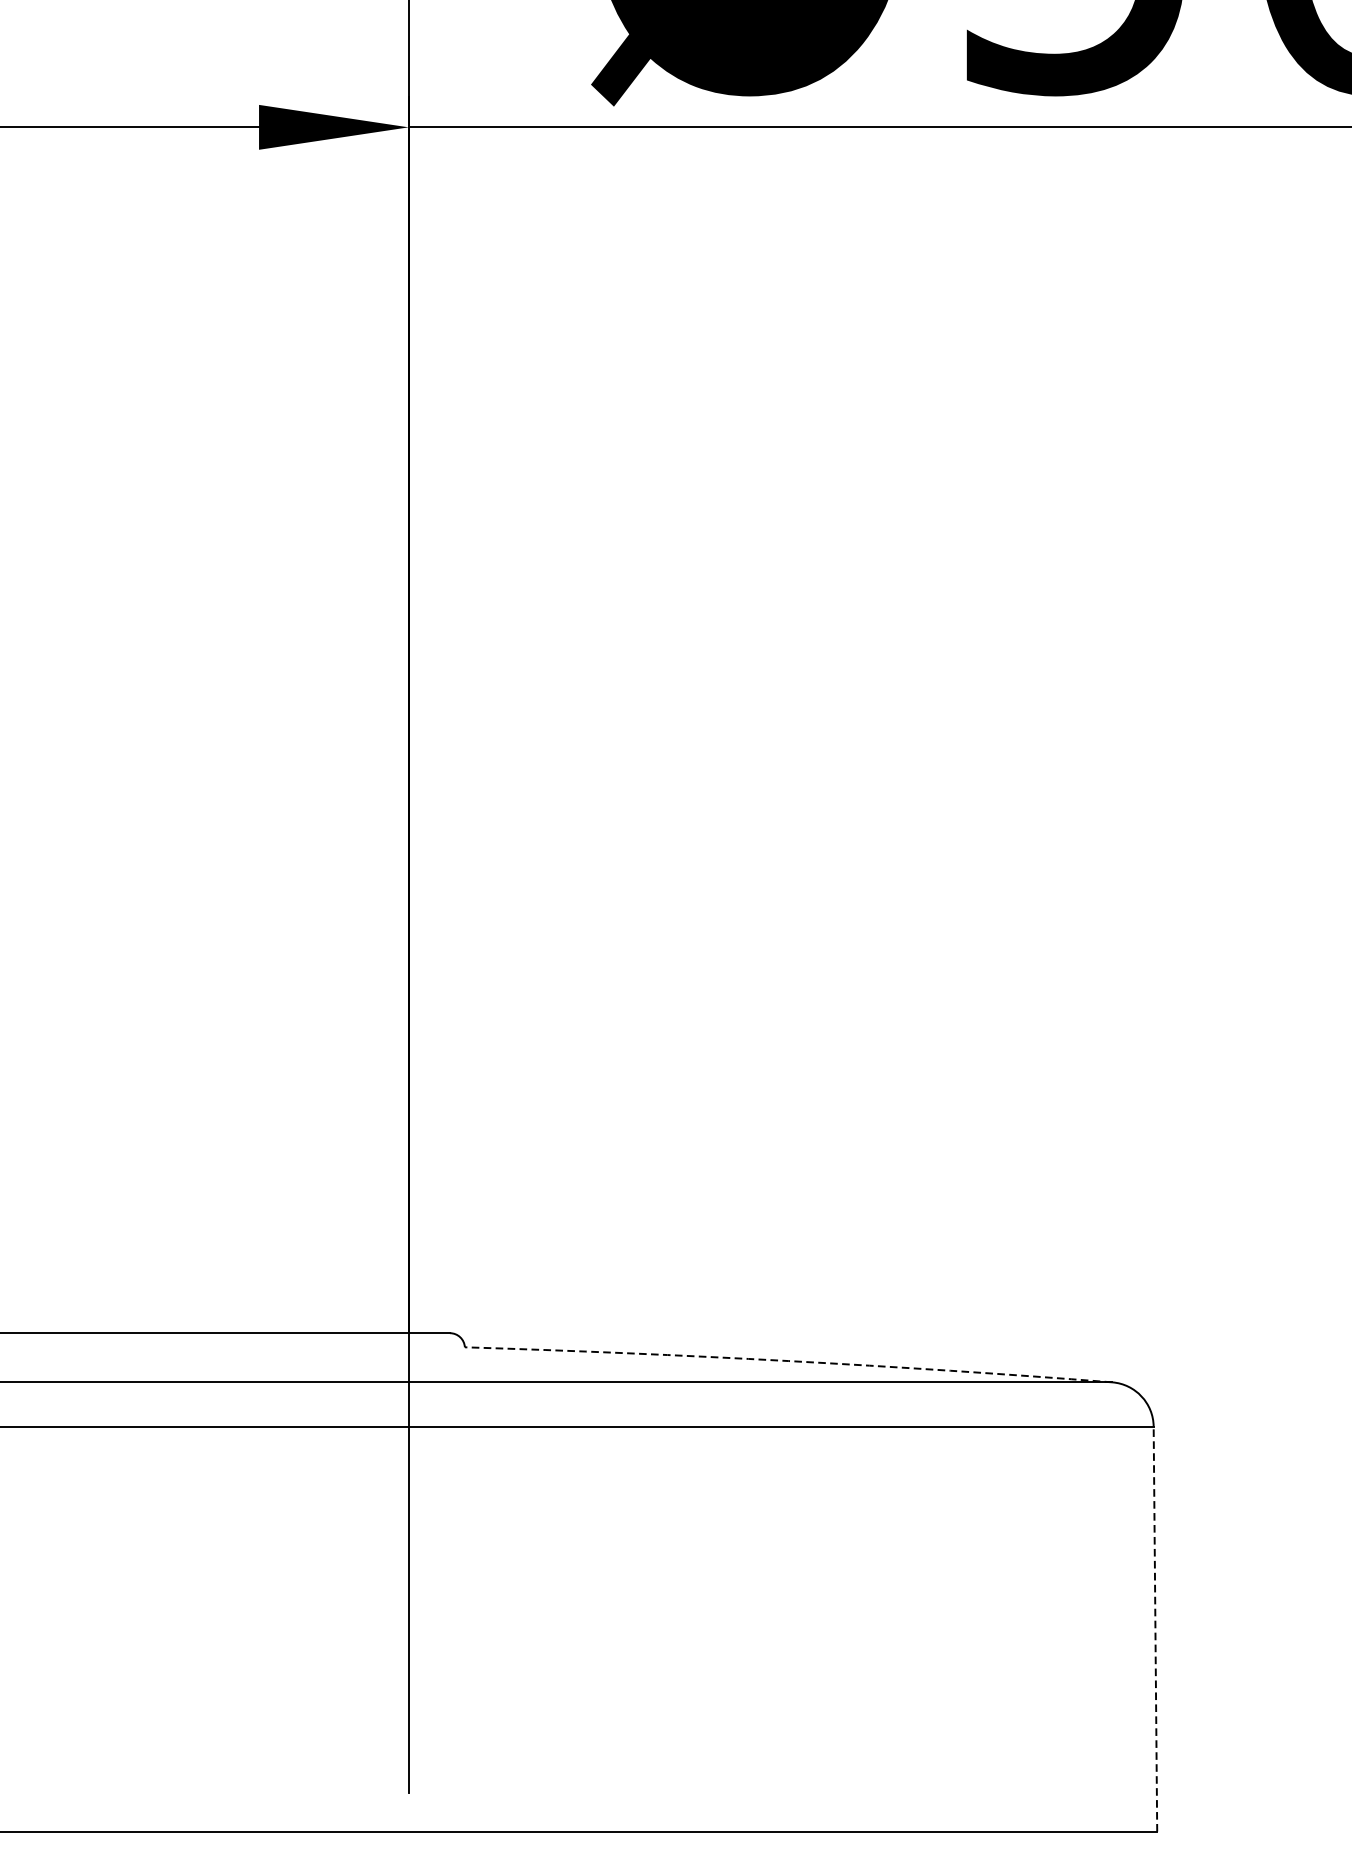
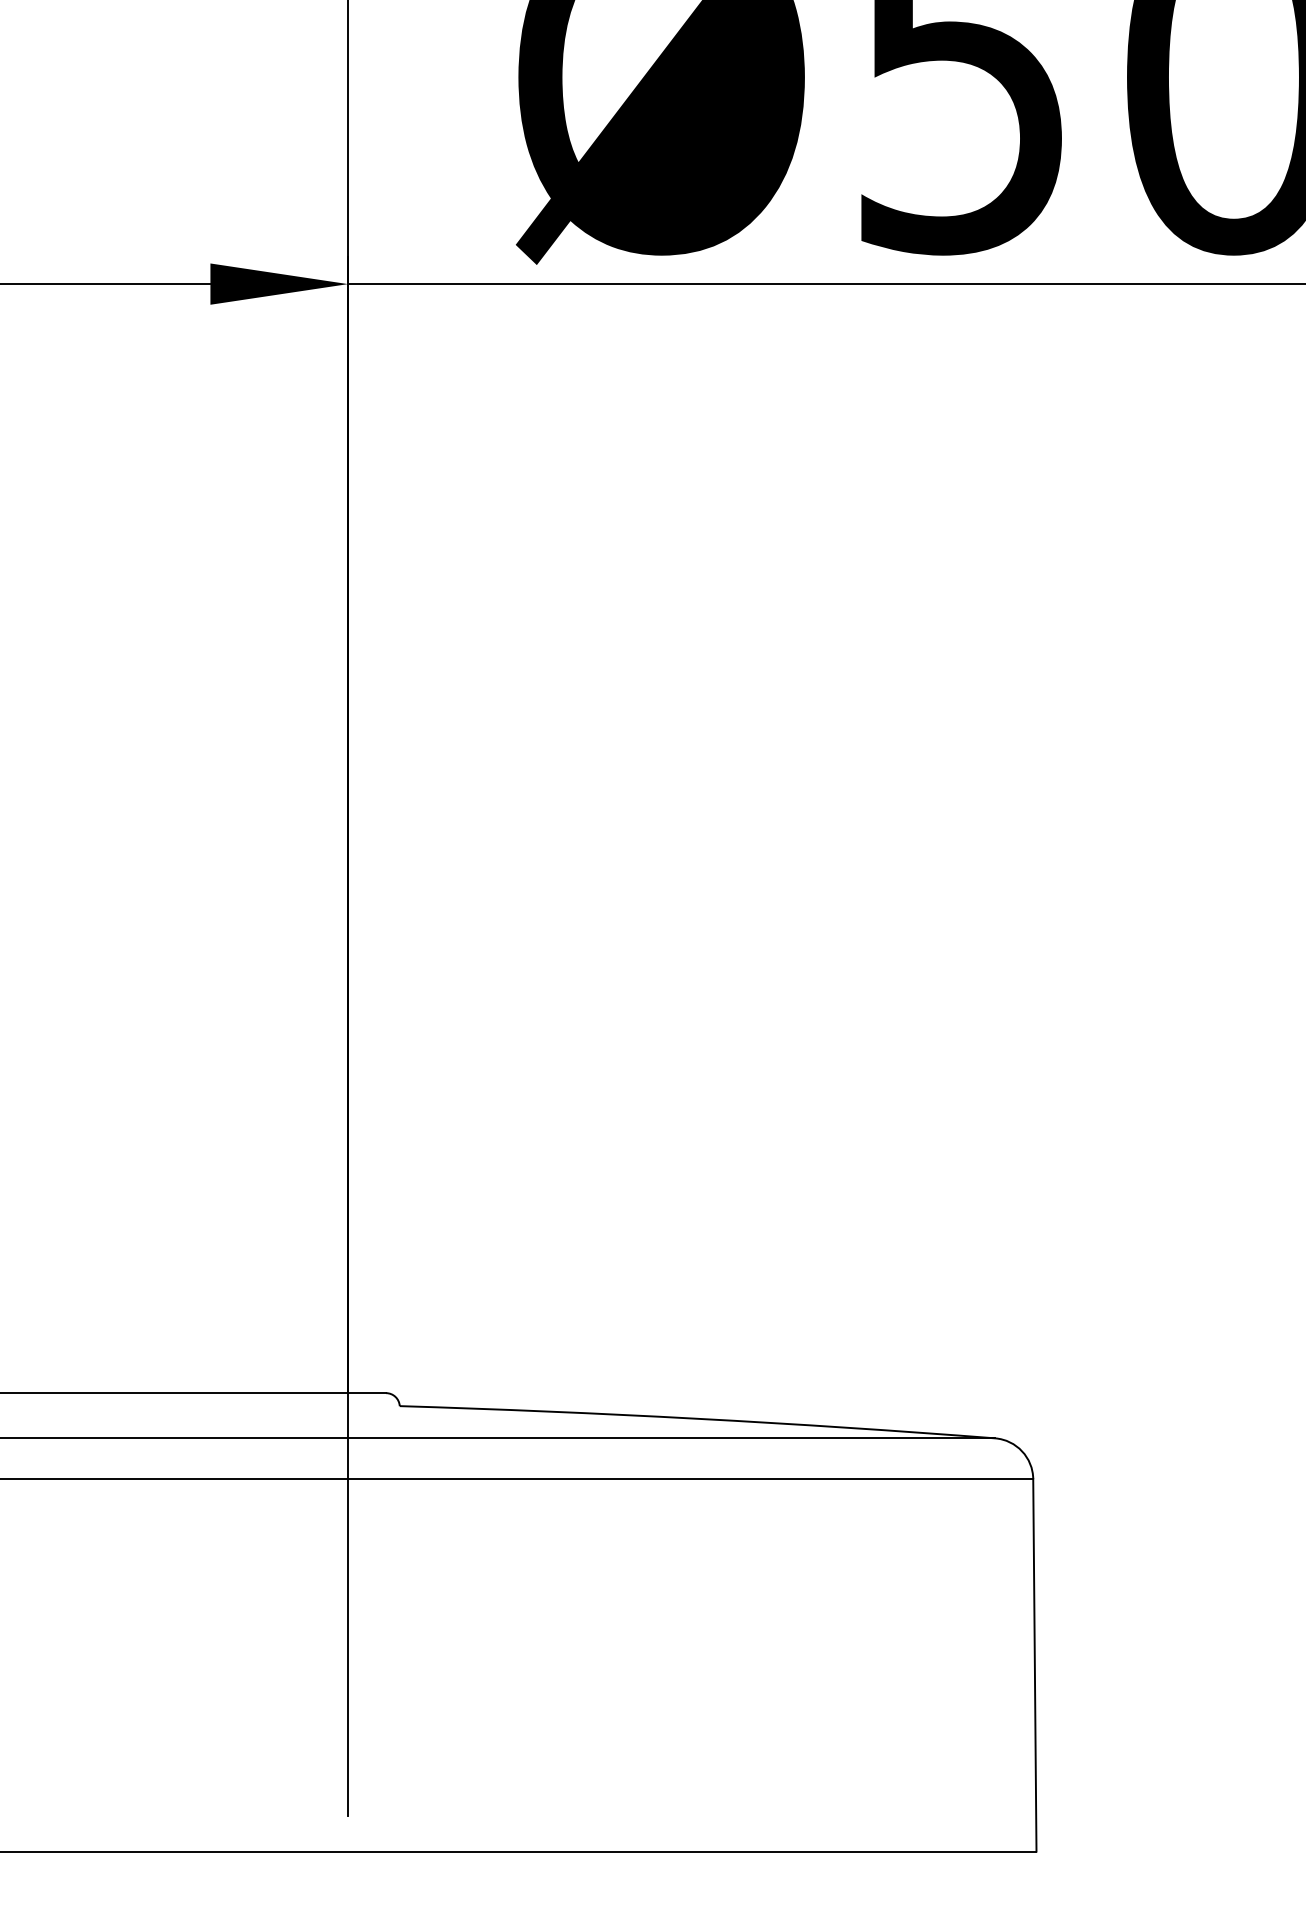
arc: (788, 1360) -> (697, 1418), dashed -> solid
line: (1155, 1628) -> (1034, 1664), dashed -> solid

